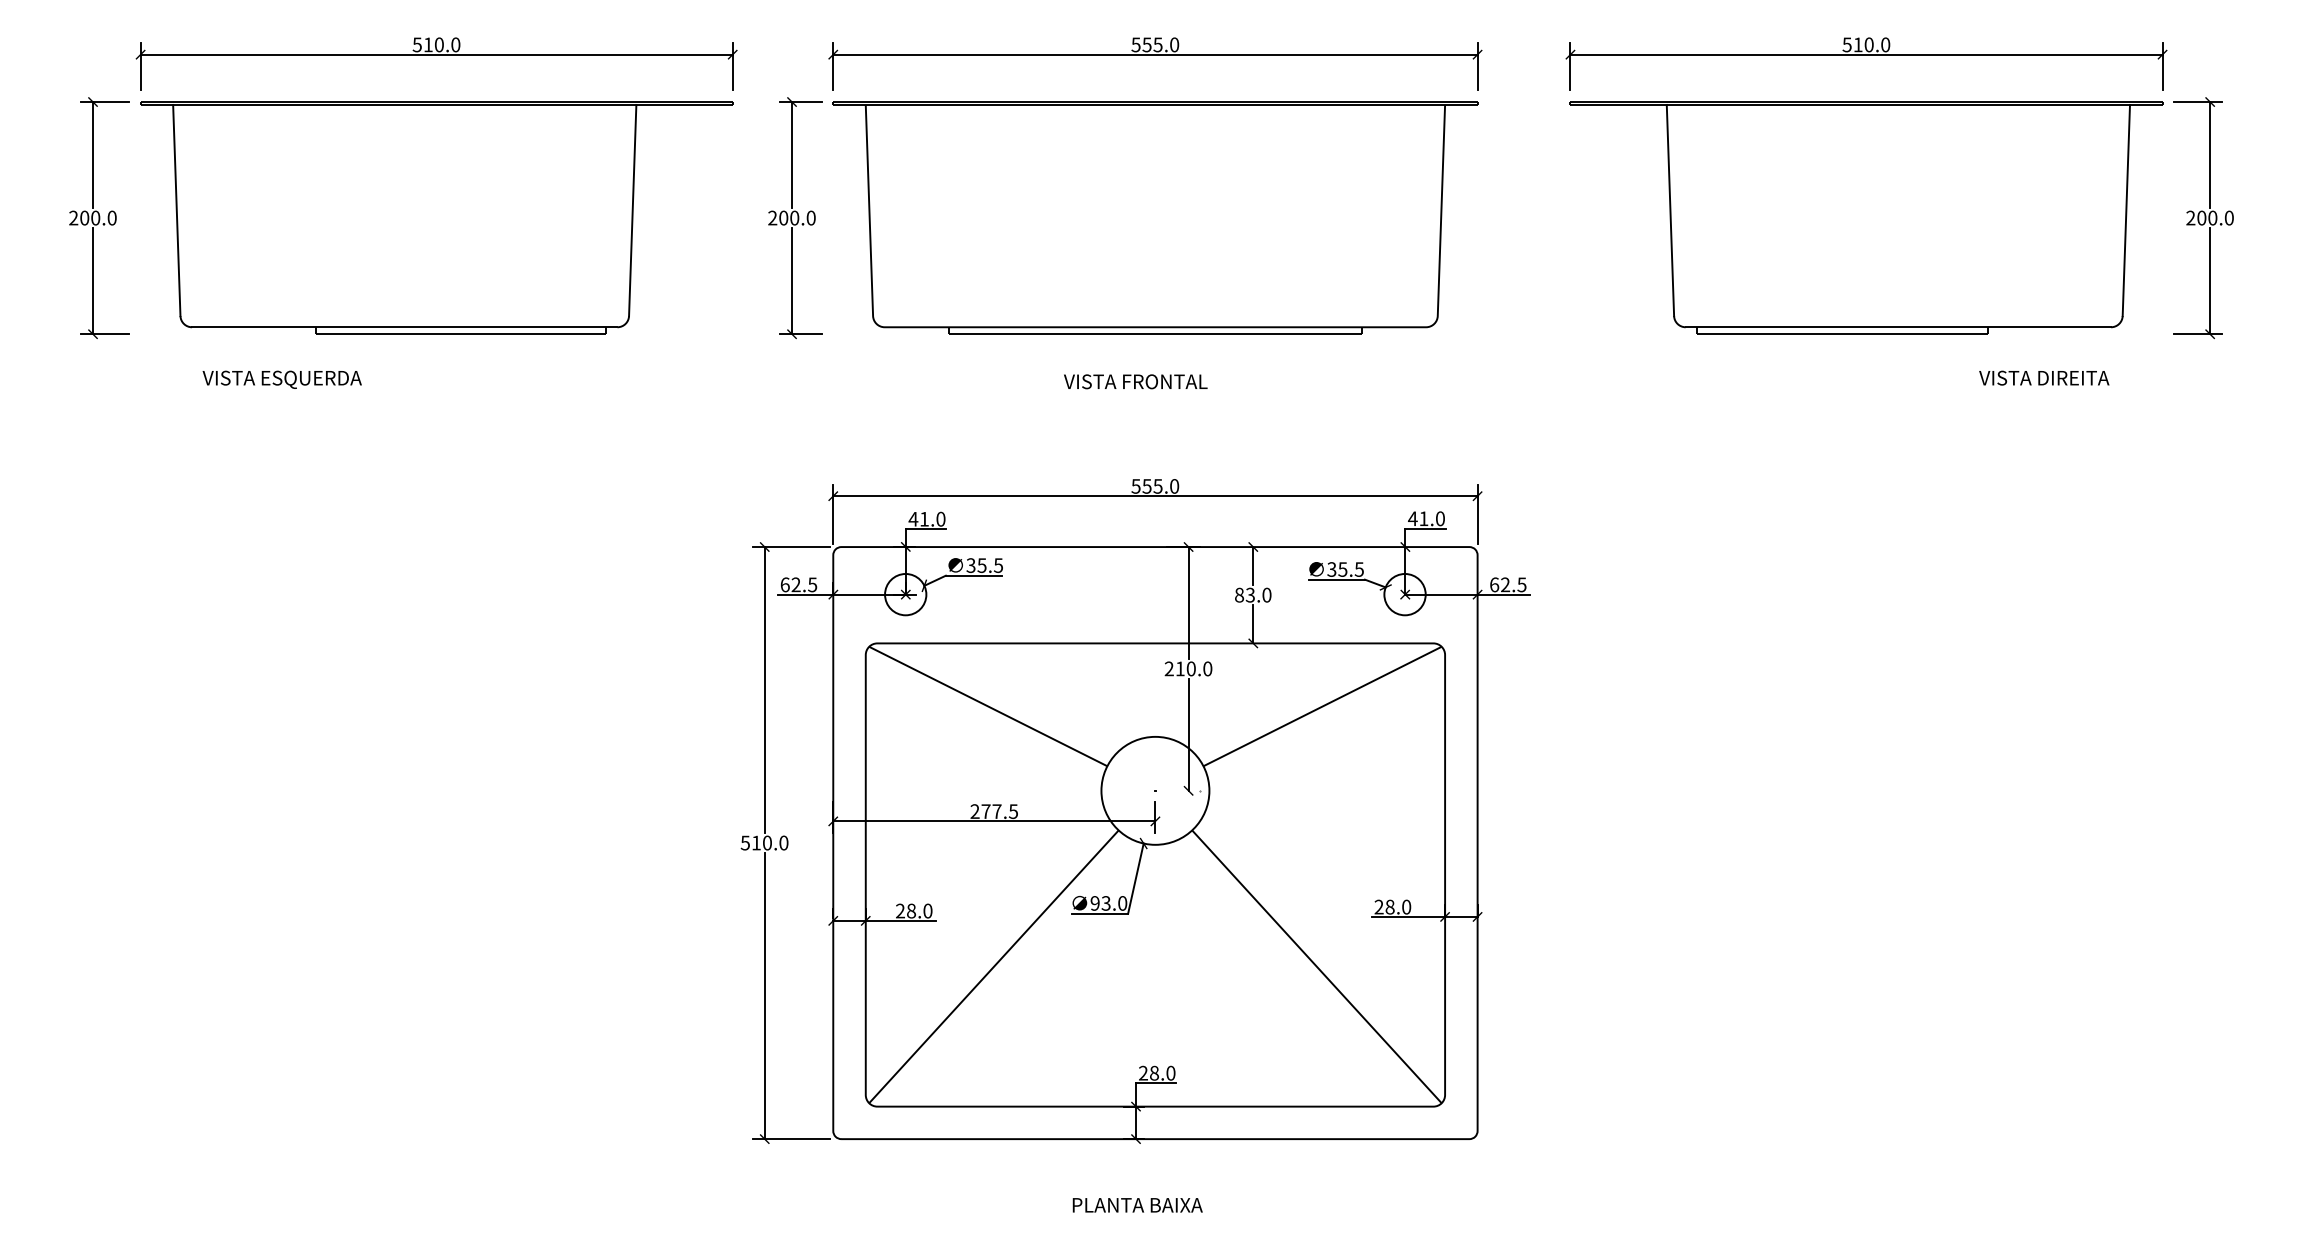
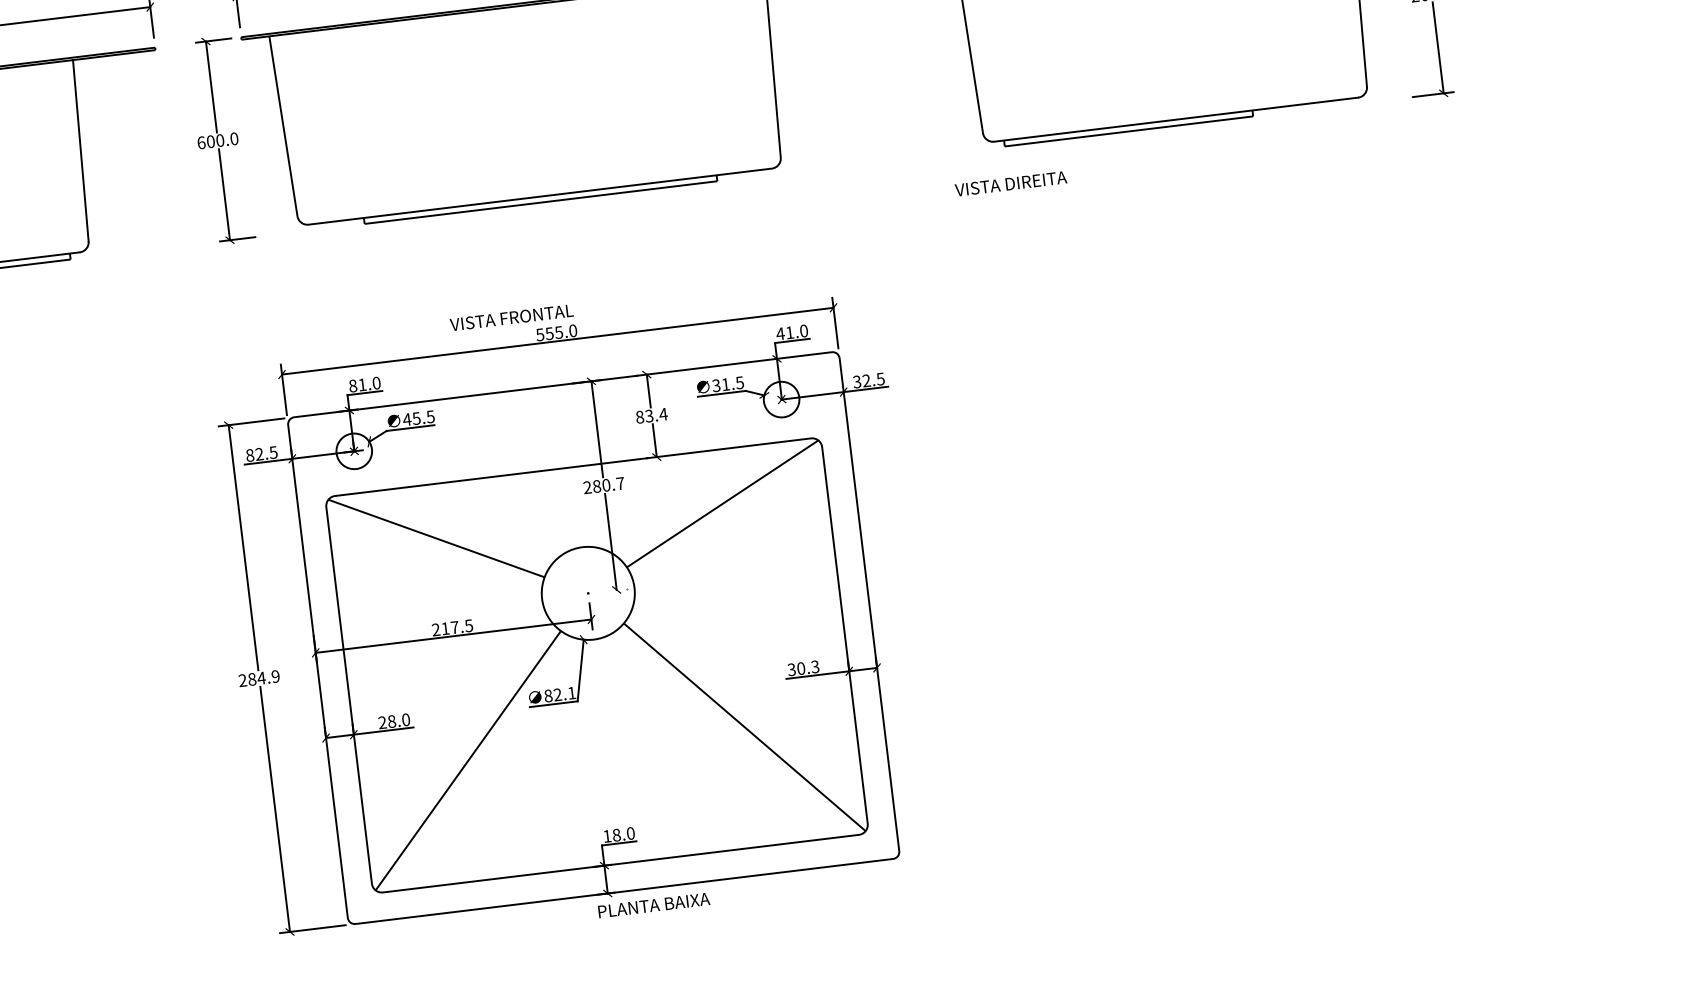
text: (772, 217) -> (201, 142), 200.0 -> 600.0
text: (2044, 377) -> (1011, 183), moved
text: (1135, 381) -> (511, 317), moved
text: (913, 518) -> (353, 385), 41.0 -> 81.0
text: (970, 565) -> (406, 419), 35.5 -> 45.5
text: (1342, 569) -> (725, 384), 35.5 -> 31.5
text: (784, 584) -> (249, 455), 62.5 -> 82.5
text: (1494, 584) -> (857, 381), 62.5 -> 32.5
text: (1266, 594) -> (663, 413), 83.0 -> 83.4
text: (1193, 668) -> (608, 484), 210.0 -> 280.7
text: (985, 811) -> (445, 628), 277.5 -> 217.5
text: (764, 842) -> (259, 678), 510.0 -> 284.9
text: (1108, 903) -> (559, 694), 93.0 -> 82.1
text: (1392, 906) -> (803, 667), 28.0 -> 30.3
text: (1143, 1072) -> (607, 835), 28.0 -> 18.0
text: (1137, 1205) -> (653, 905), moved

